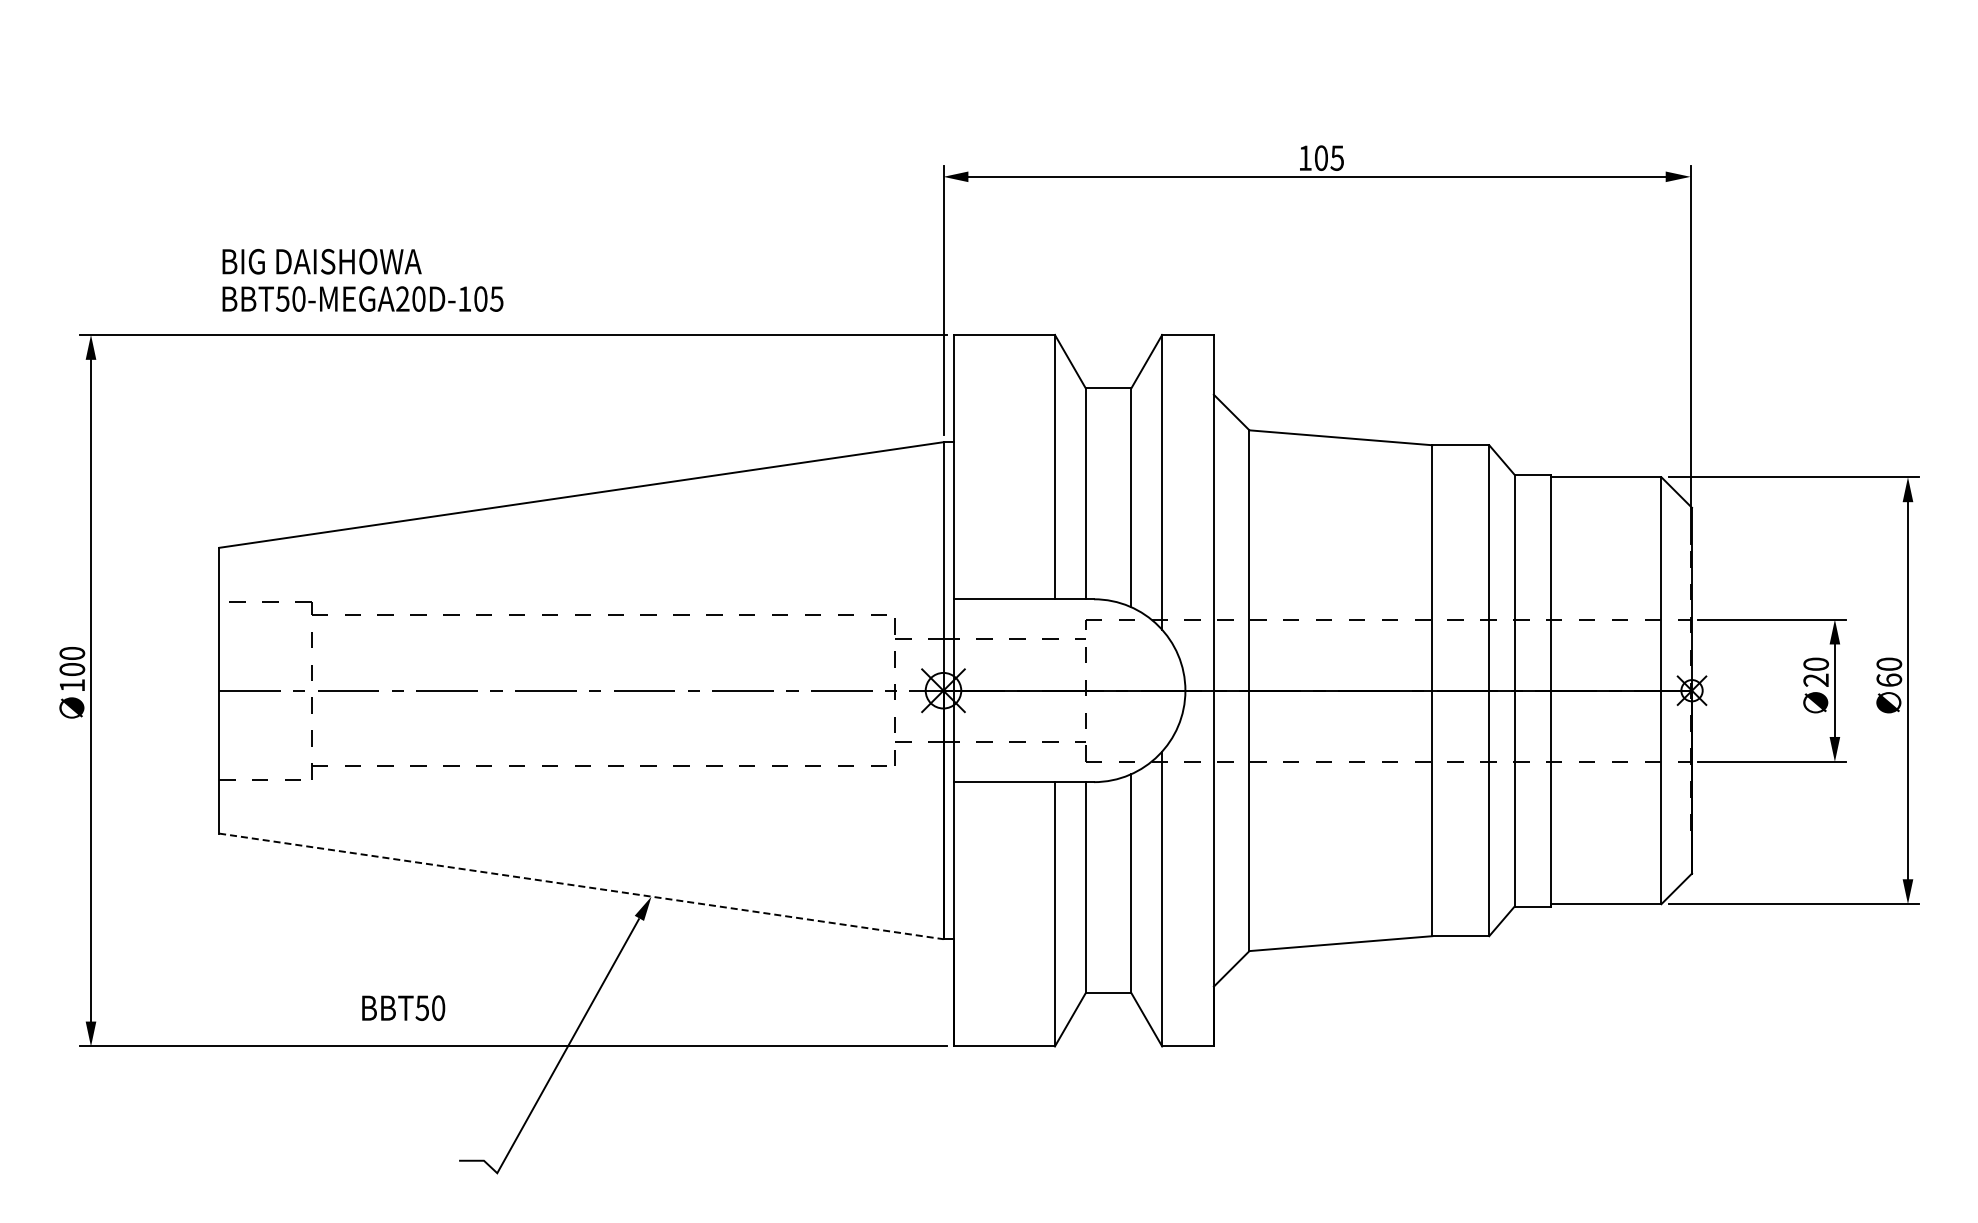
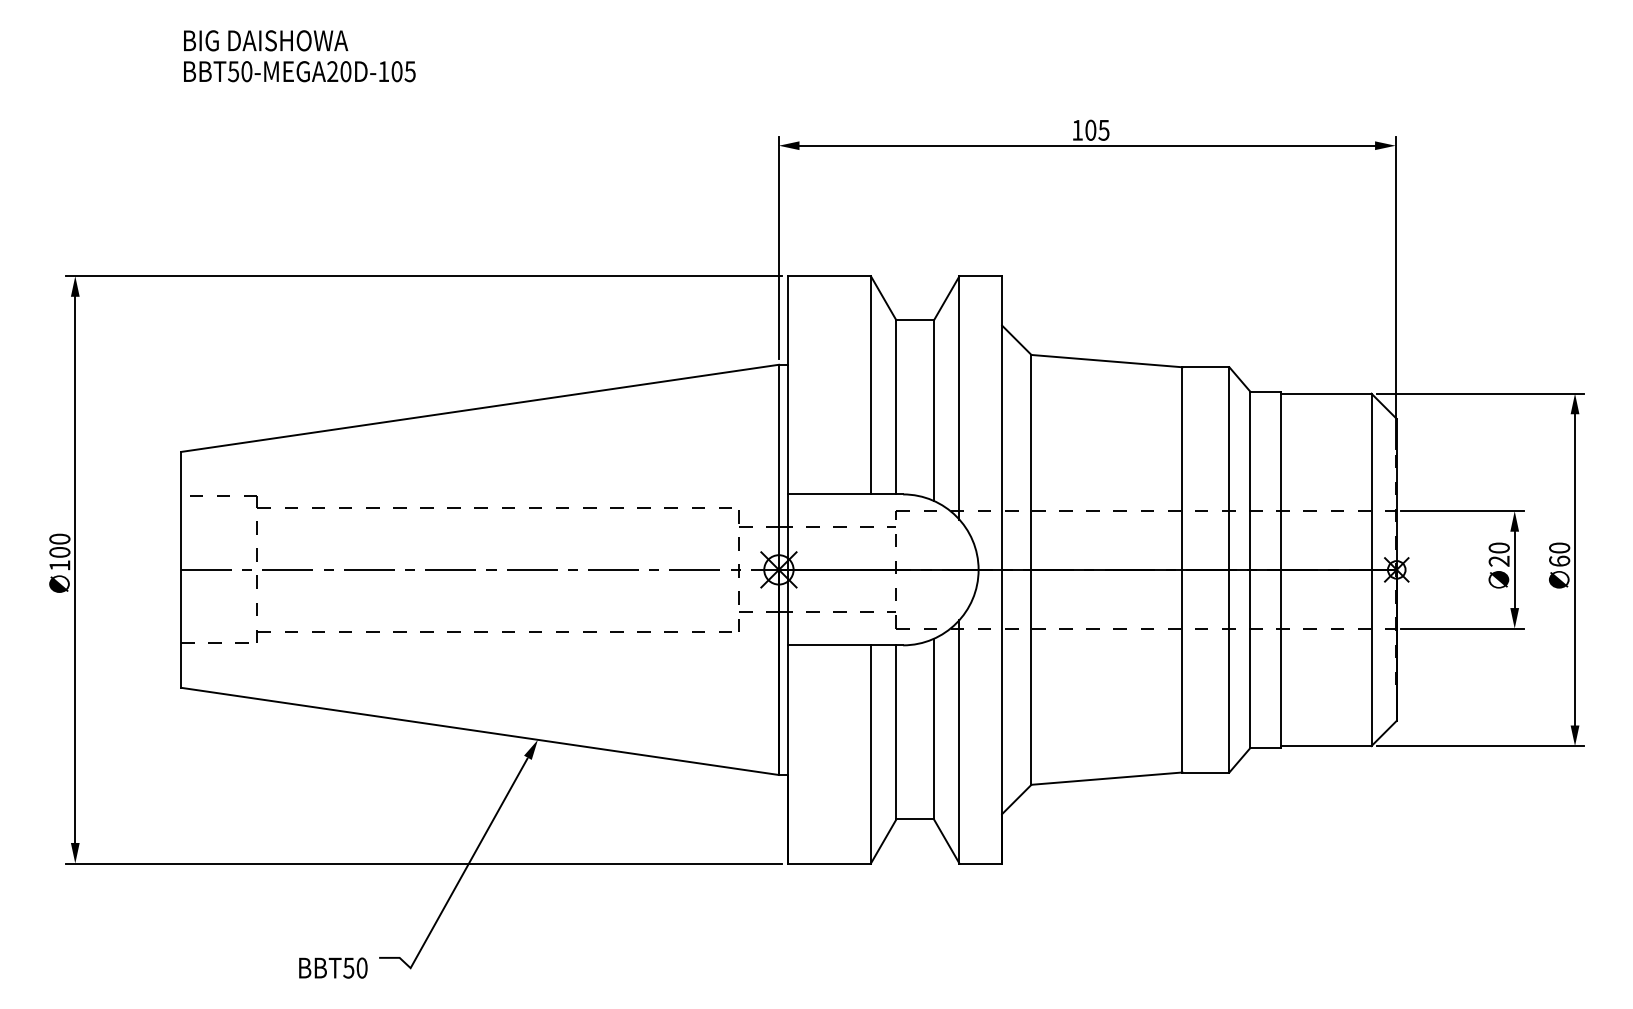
text: (362, 279) -> (299, 55), moved
line: (581, 886) -> (480, 731), dashed -> solid
text: (403, 1007) -> (333, 967), moved

